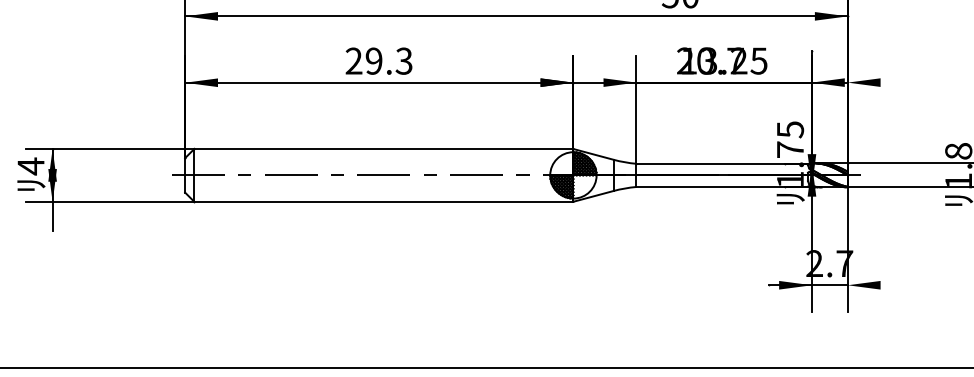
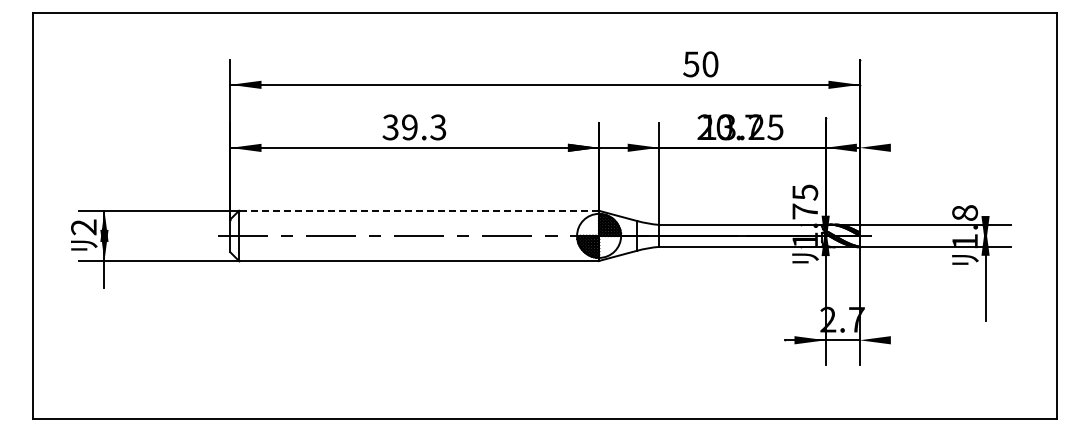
text: (353, 61) -> (390, 127), 29.3 -> 39.3
line: (384, 148) -> (419, 210), solid -> dashed
text: (30, 166) -> (83, 227), 4 -> 2

